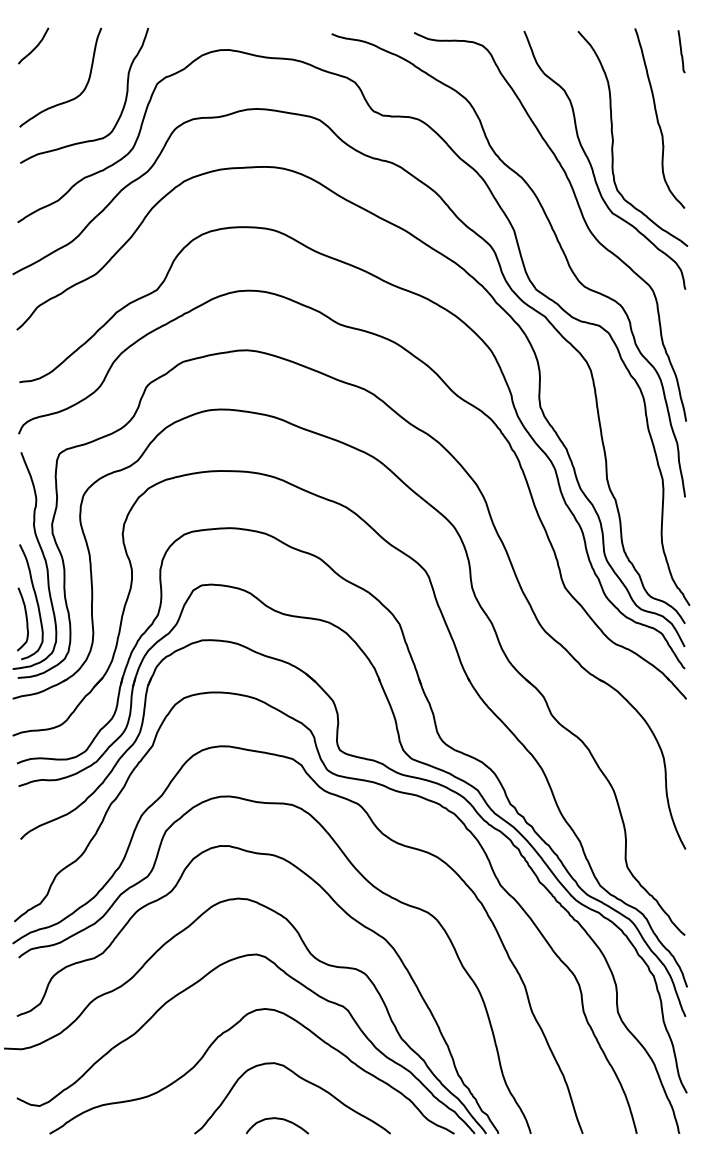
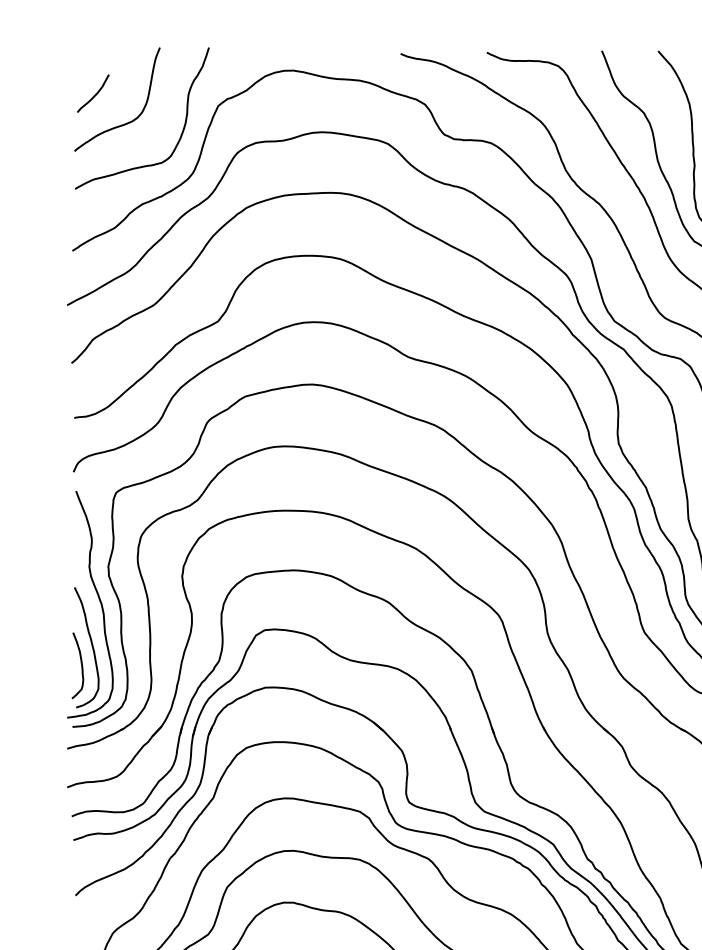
curve: (35, 46) -> (95, 94), moved

